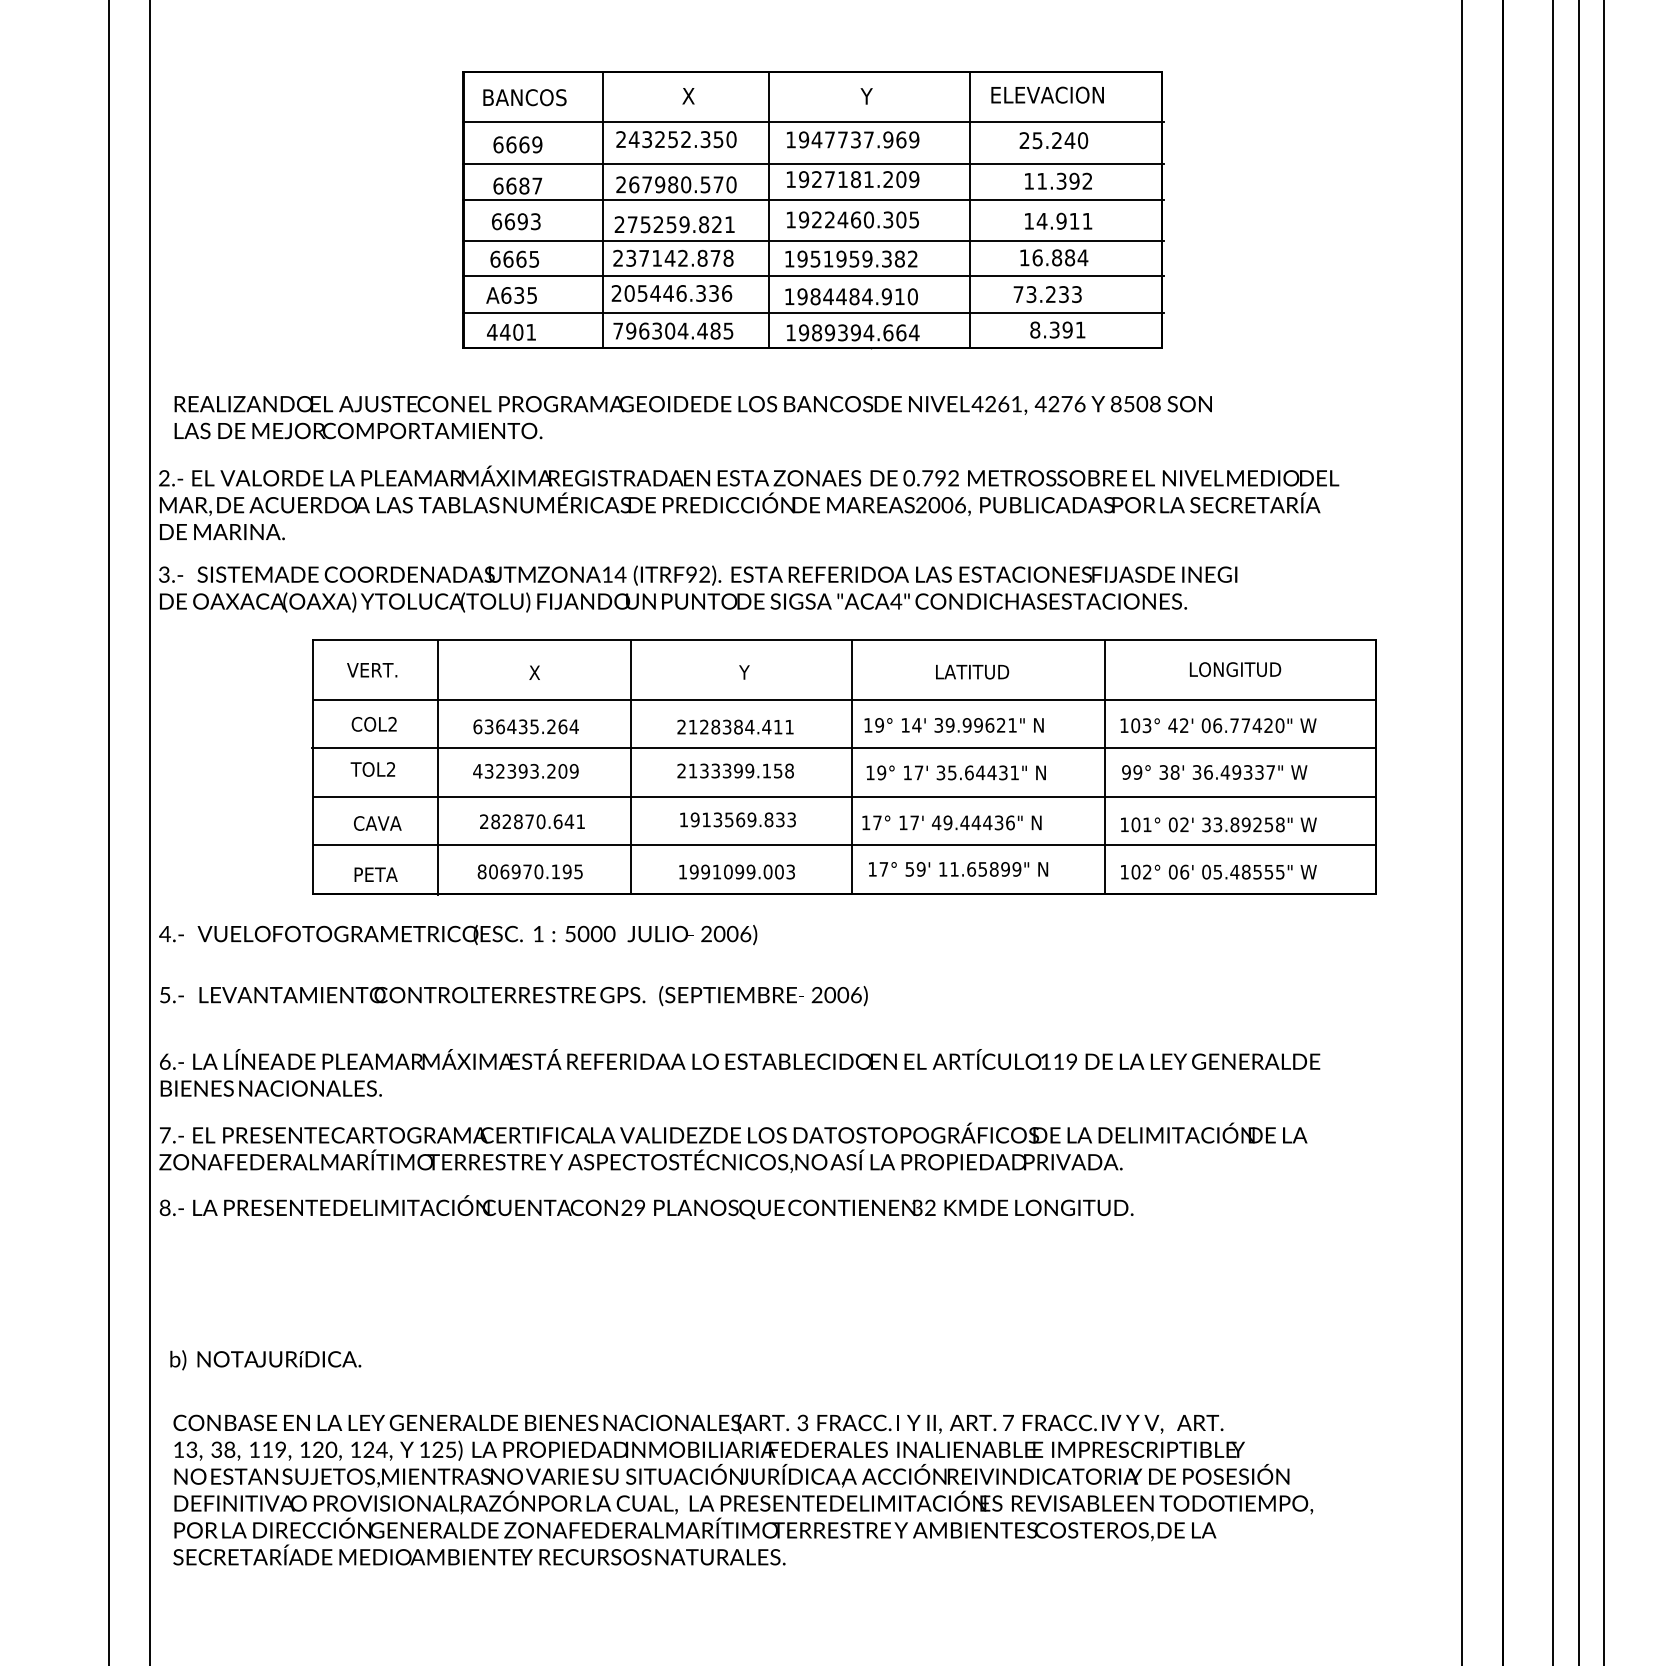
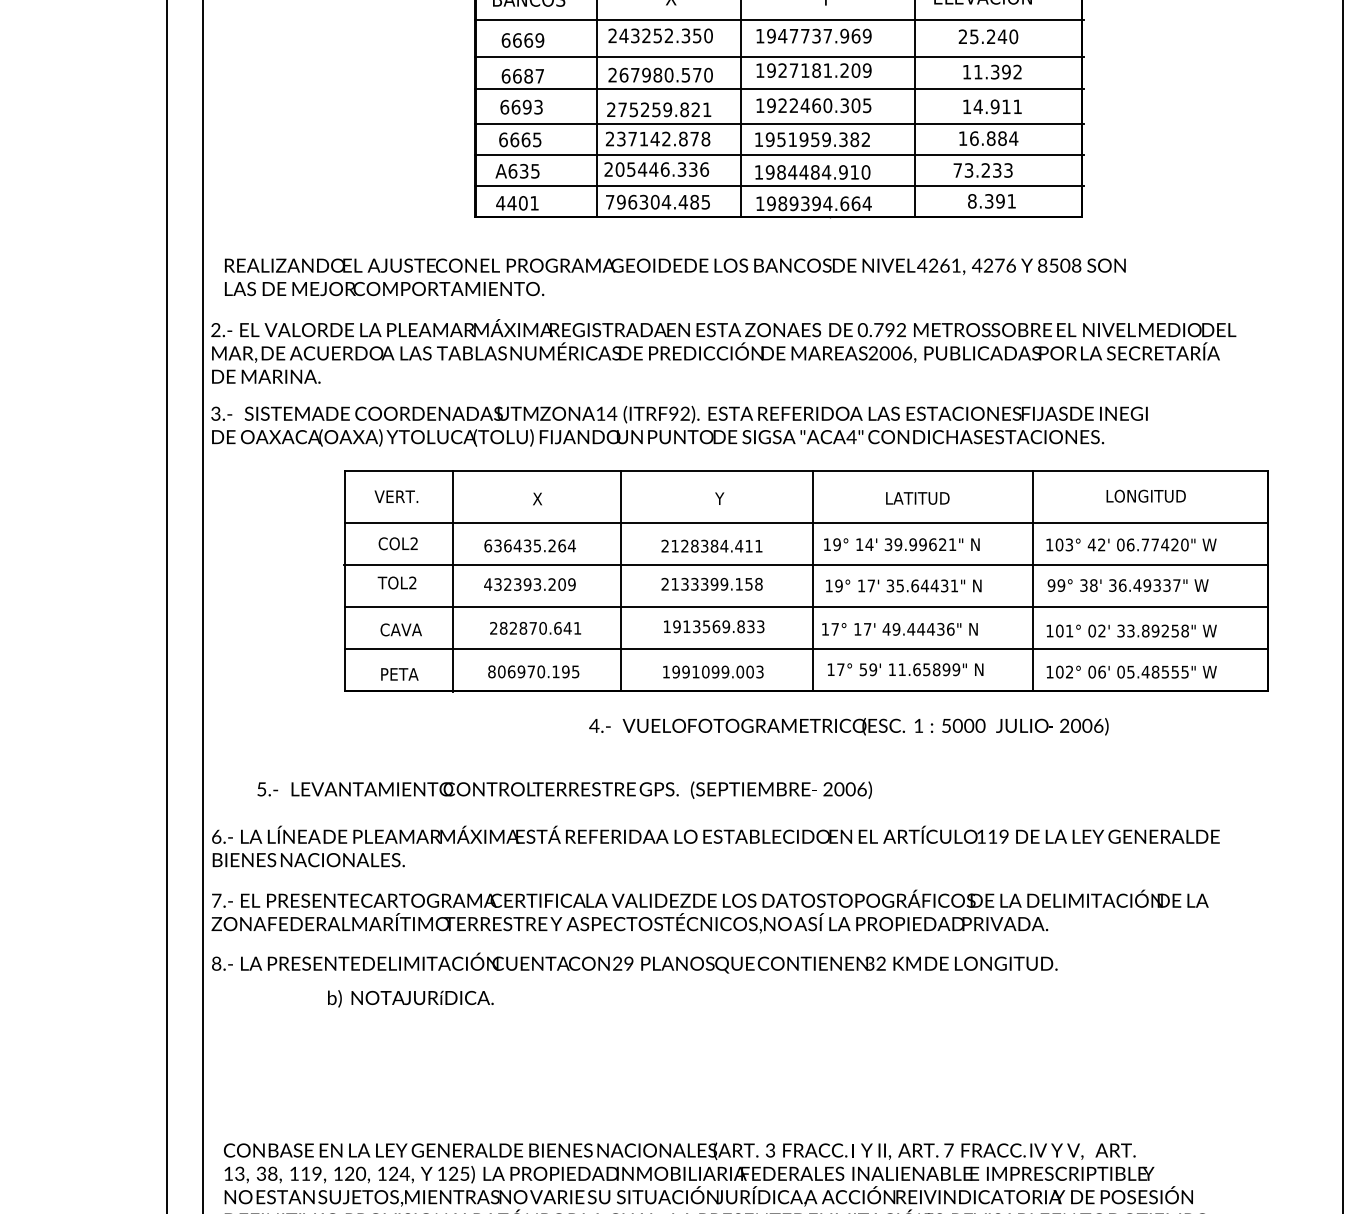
text: (458, 935) -> (849, 727), moved
text: (513, 996) -> (564, 790), moved
text: (265, 1360) -> (410, 999), moved

